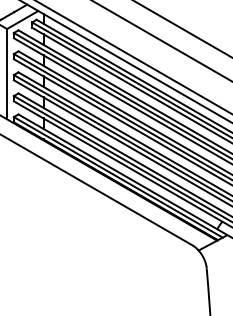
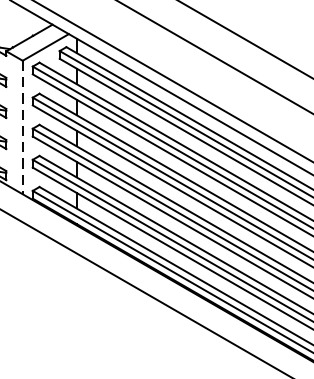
line: (7, 74) -> (23, 127), solid -> dashed

